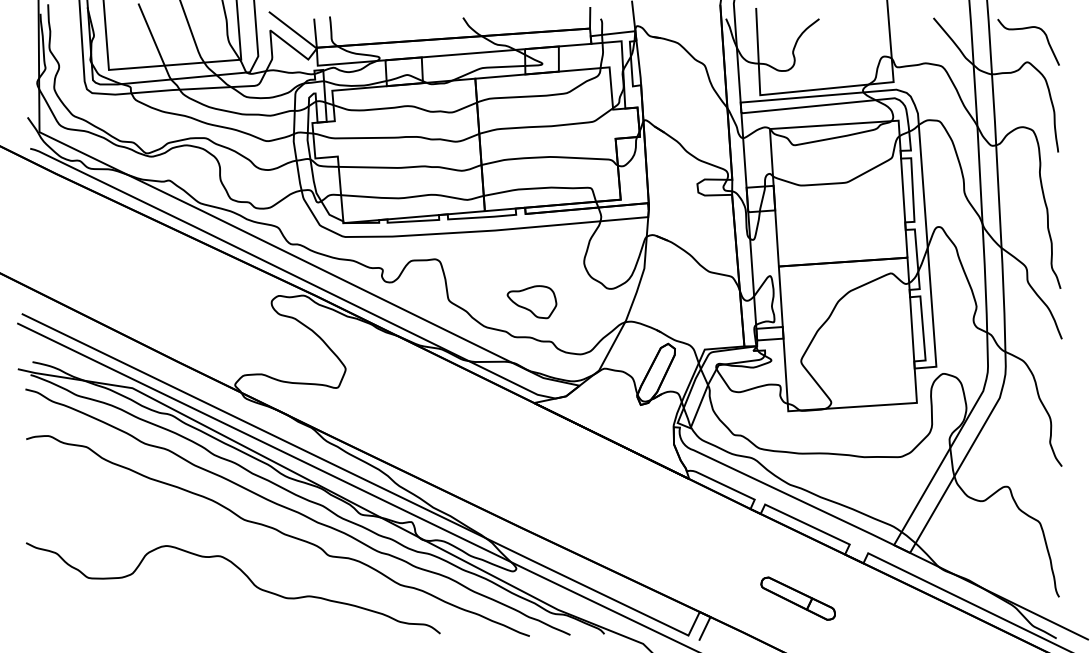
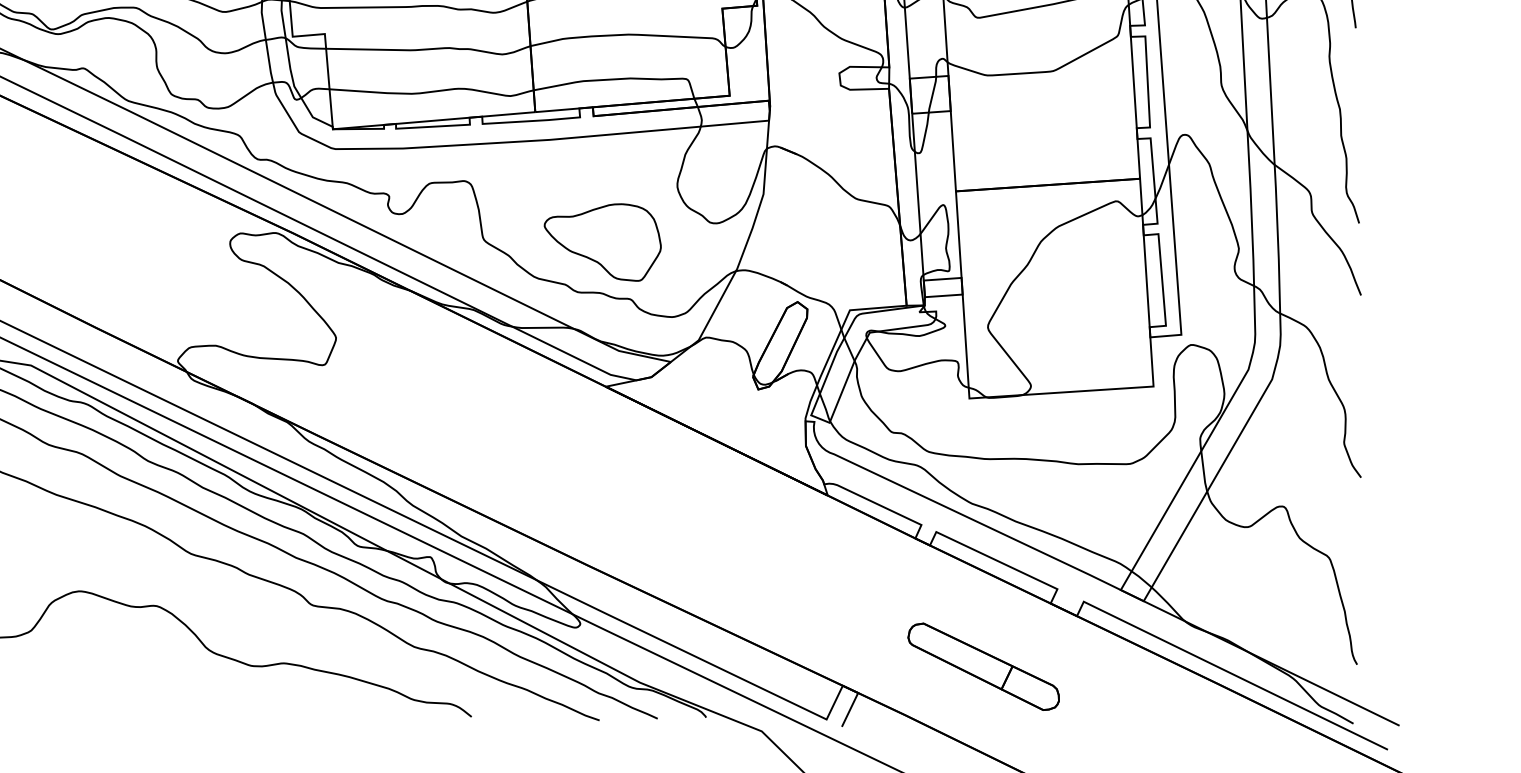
part: (531, 301) -> (601, 241), size x1.67
part: (797, 598) -> (982, 666), size x1.43

